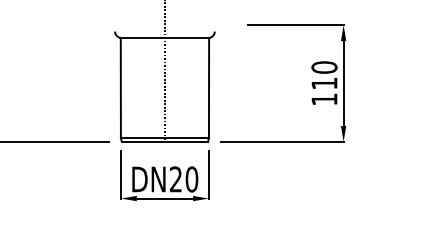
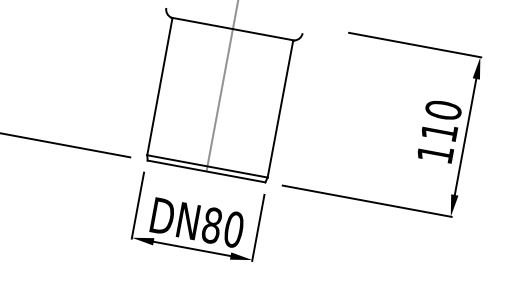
text: (175, 179) -> (211, 225), DN20 -> DN80

